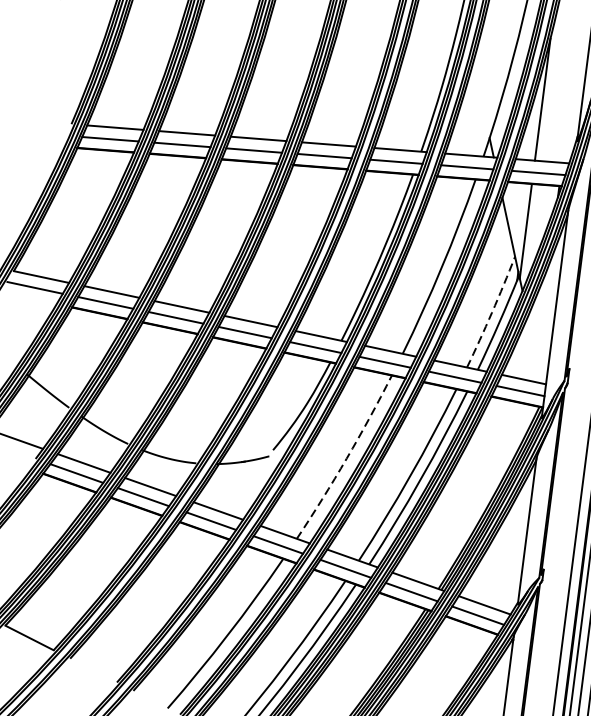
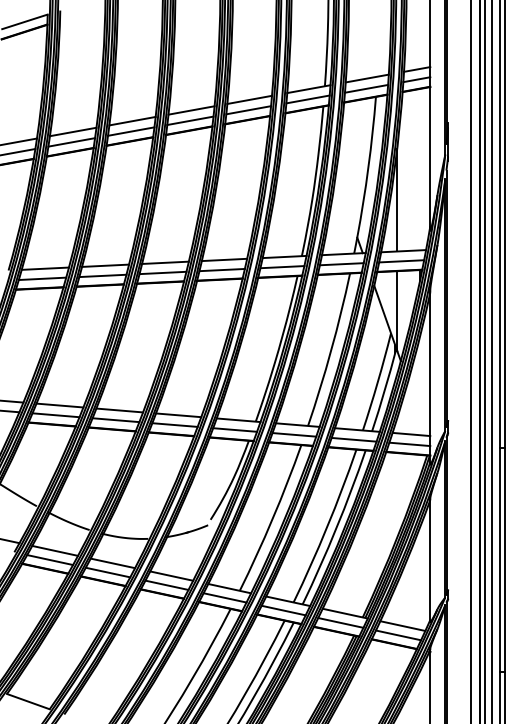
arc: (491, 312) -> (377, 382), dashed -> solid
arc: (346, 458) -> (272, 518), dashed -> solid

